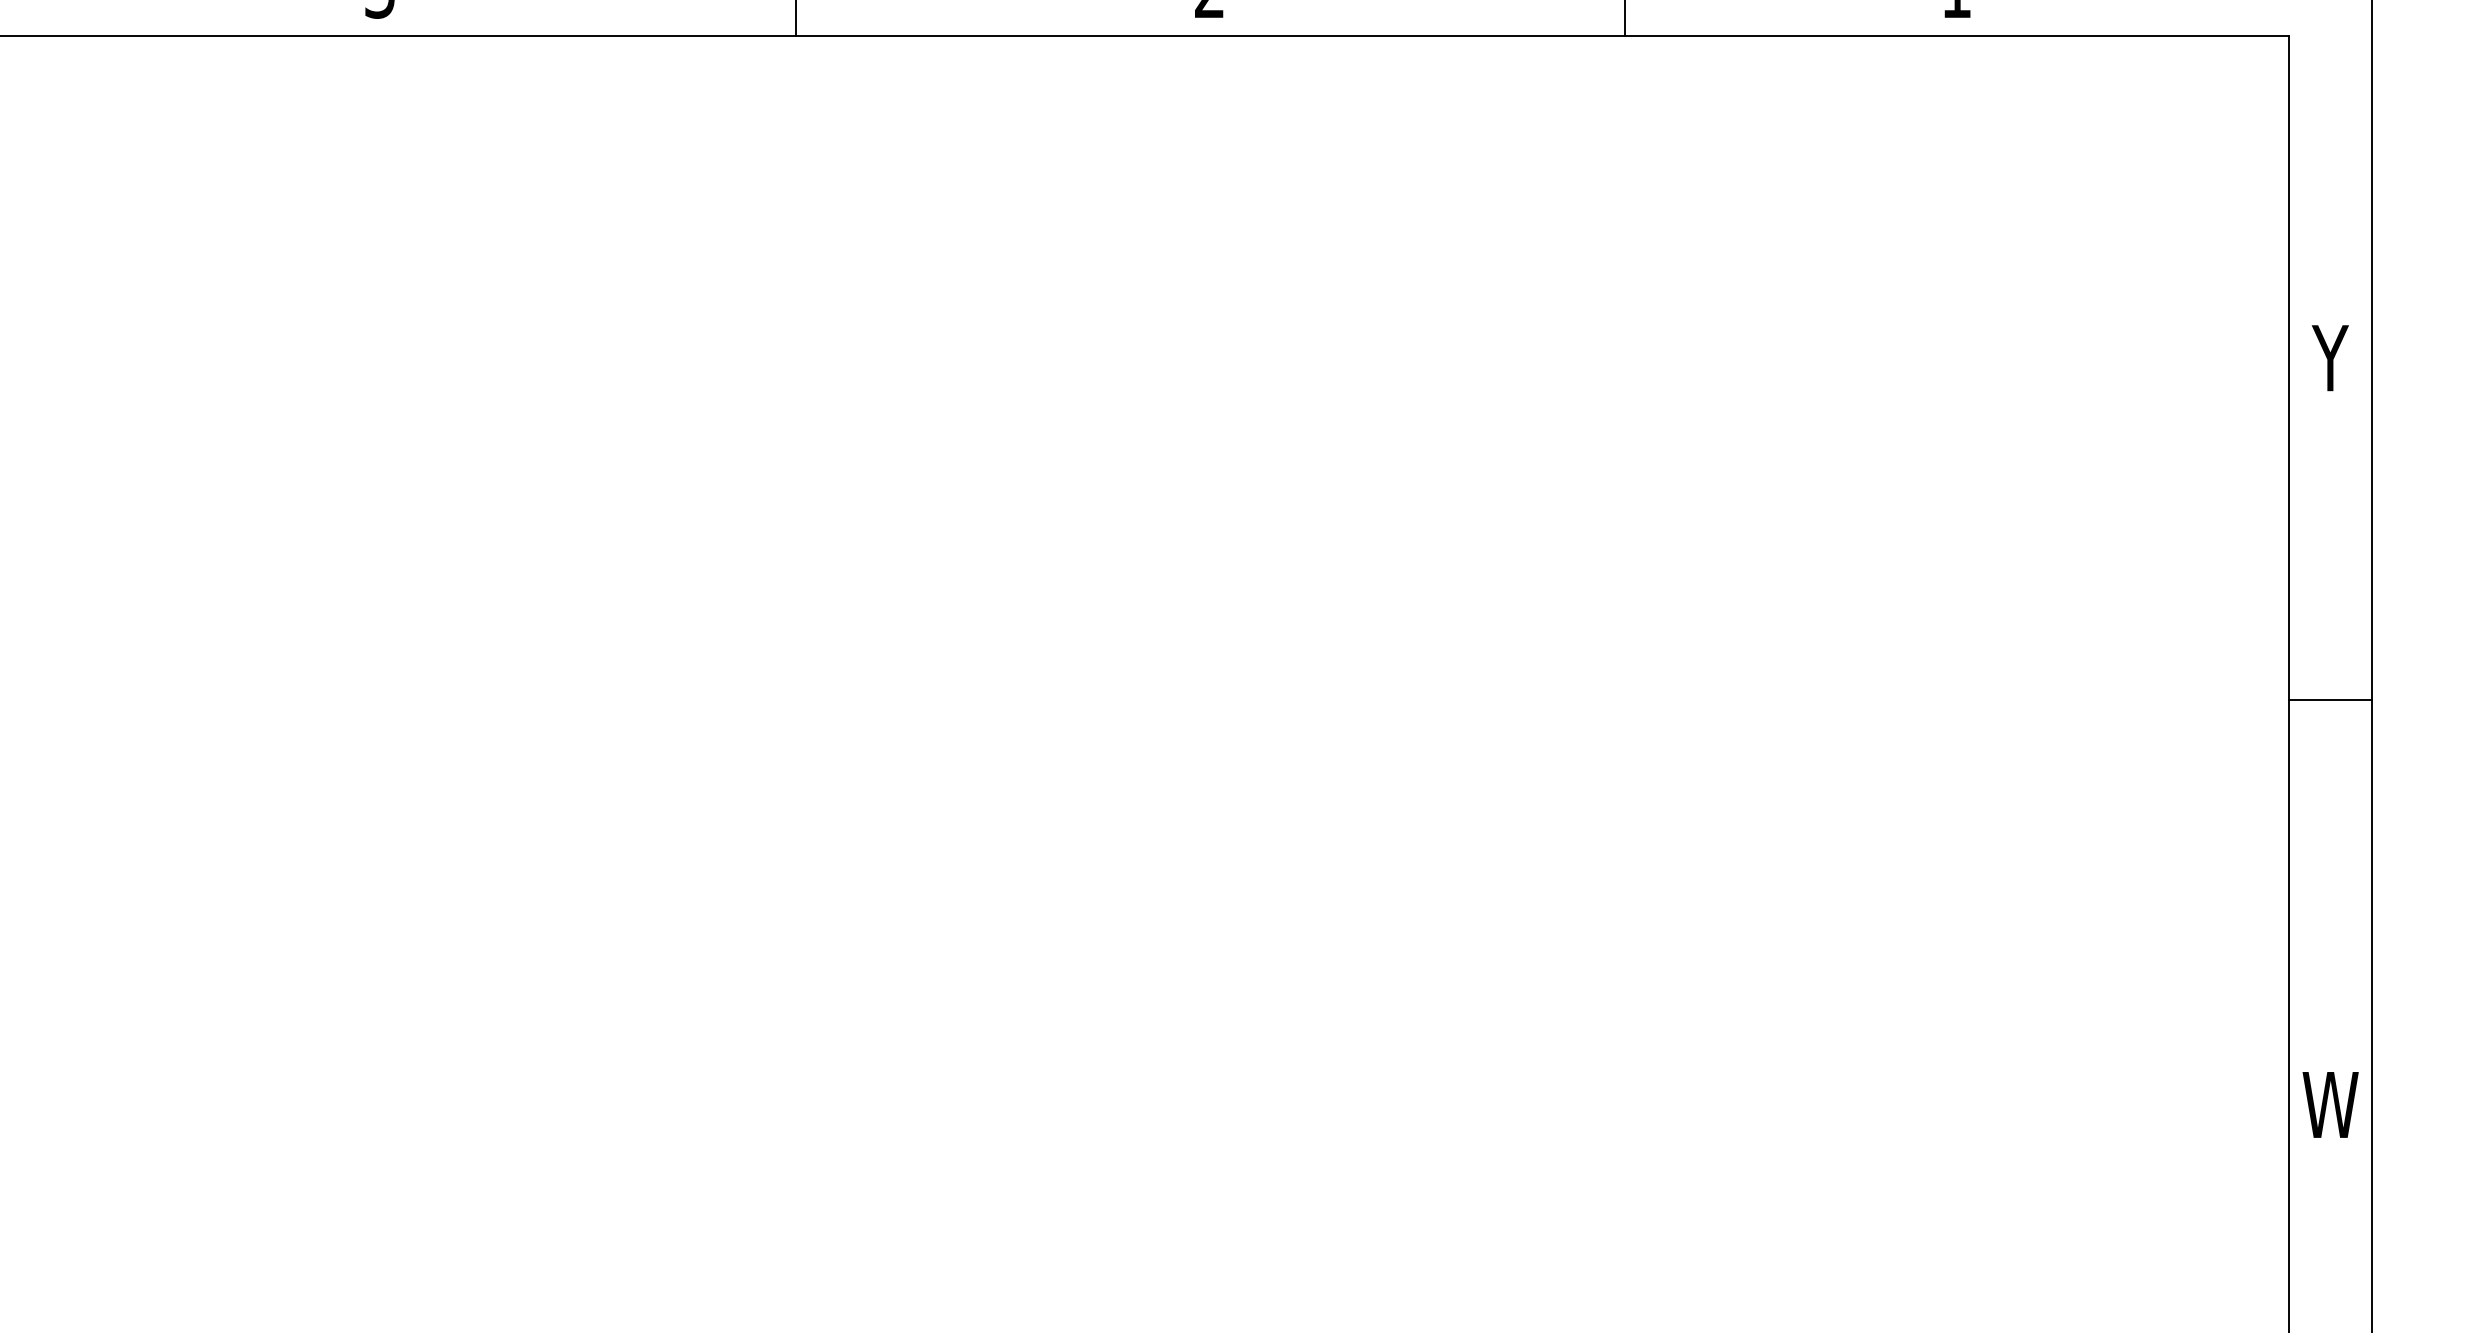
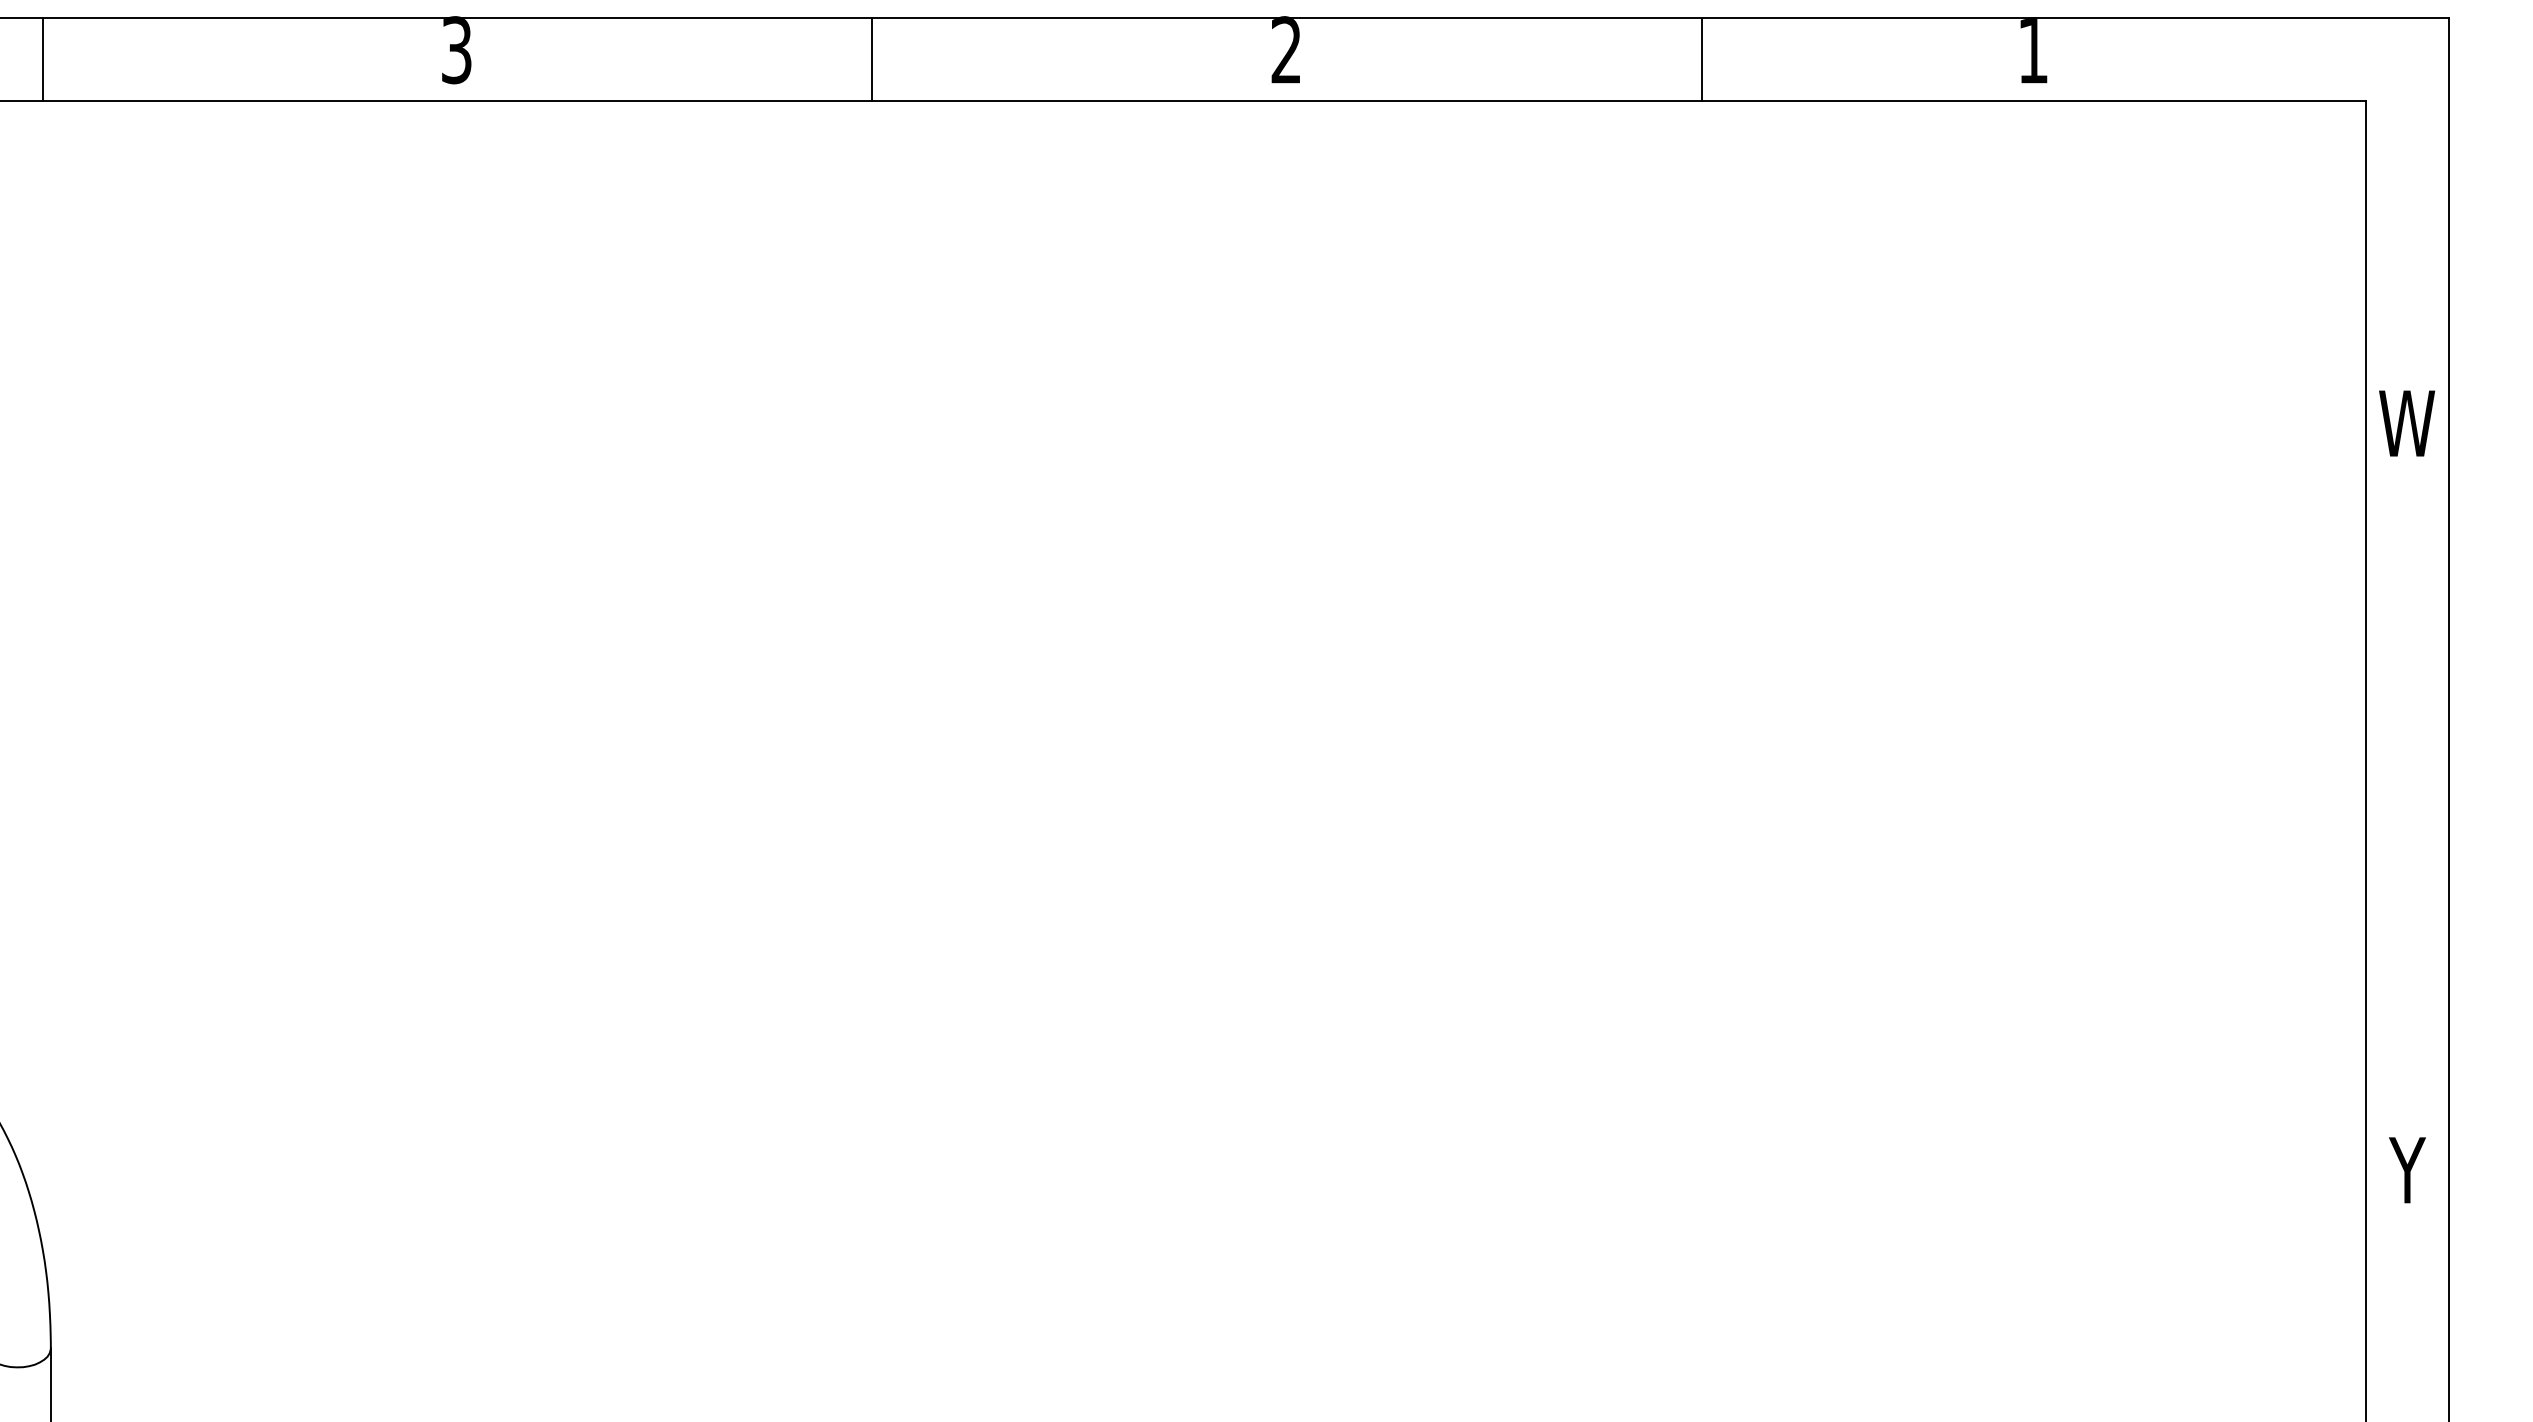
text: (2330, 358) -> (2407, 423), Y -> W
line: (2329, 700) -> (2406, 765), removed
text: (2330, 1105) -> (2407, 1170), W -> Y

